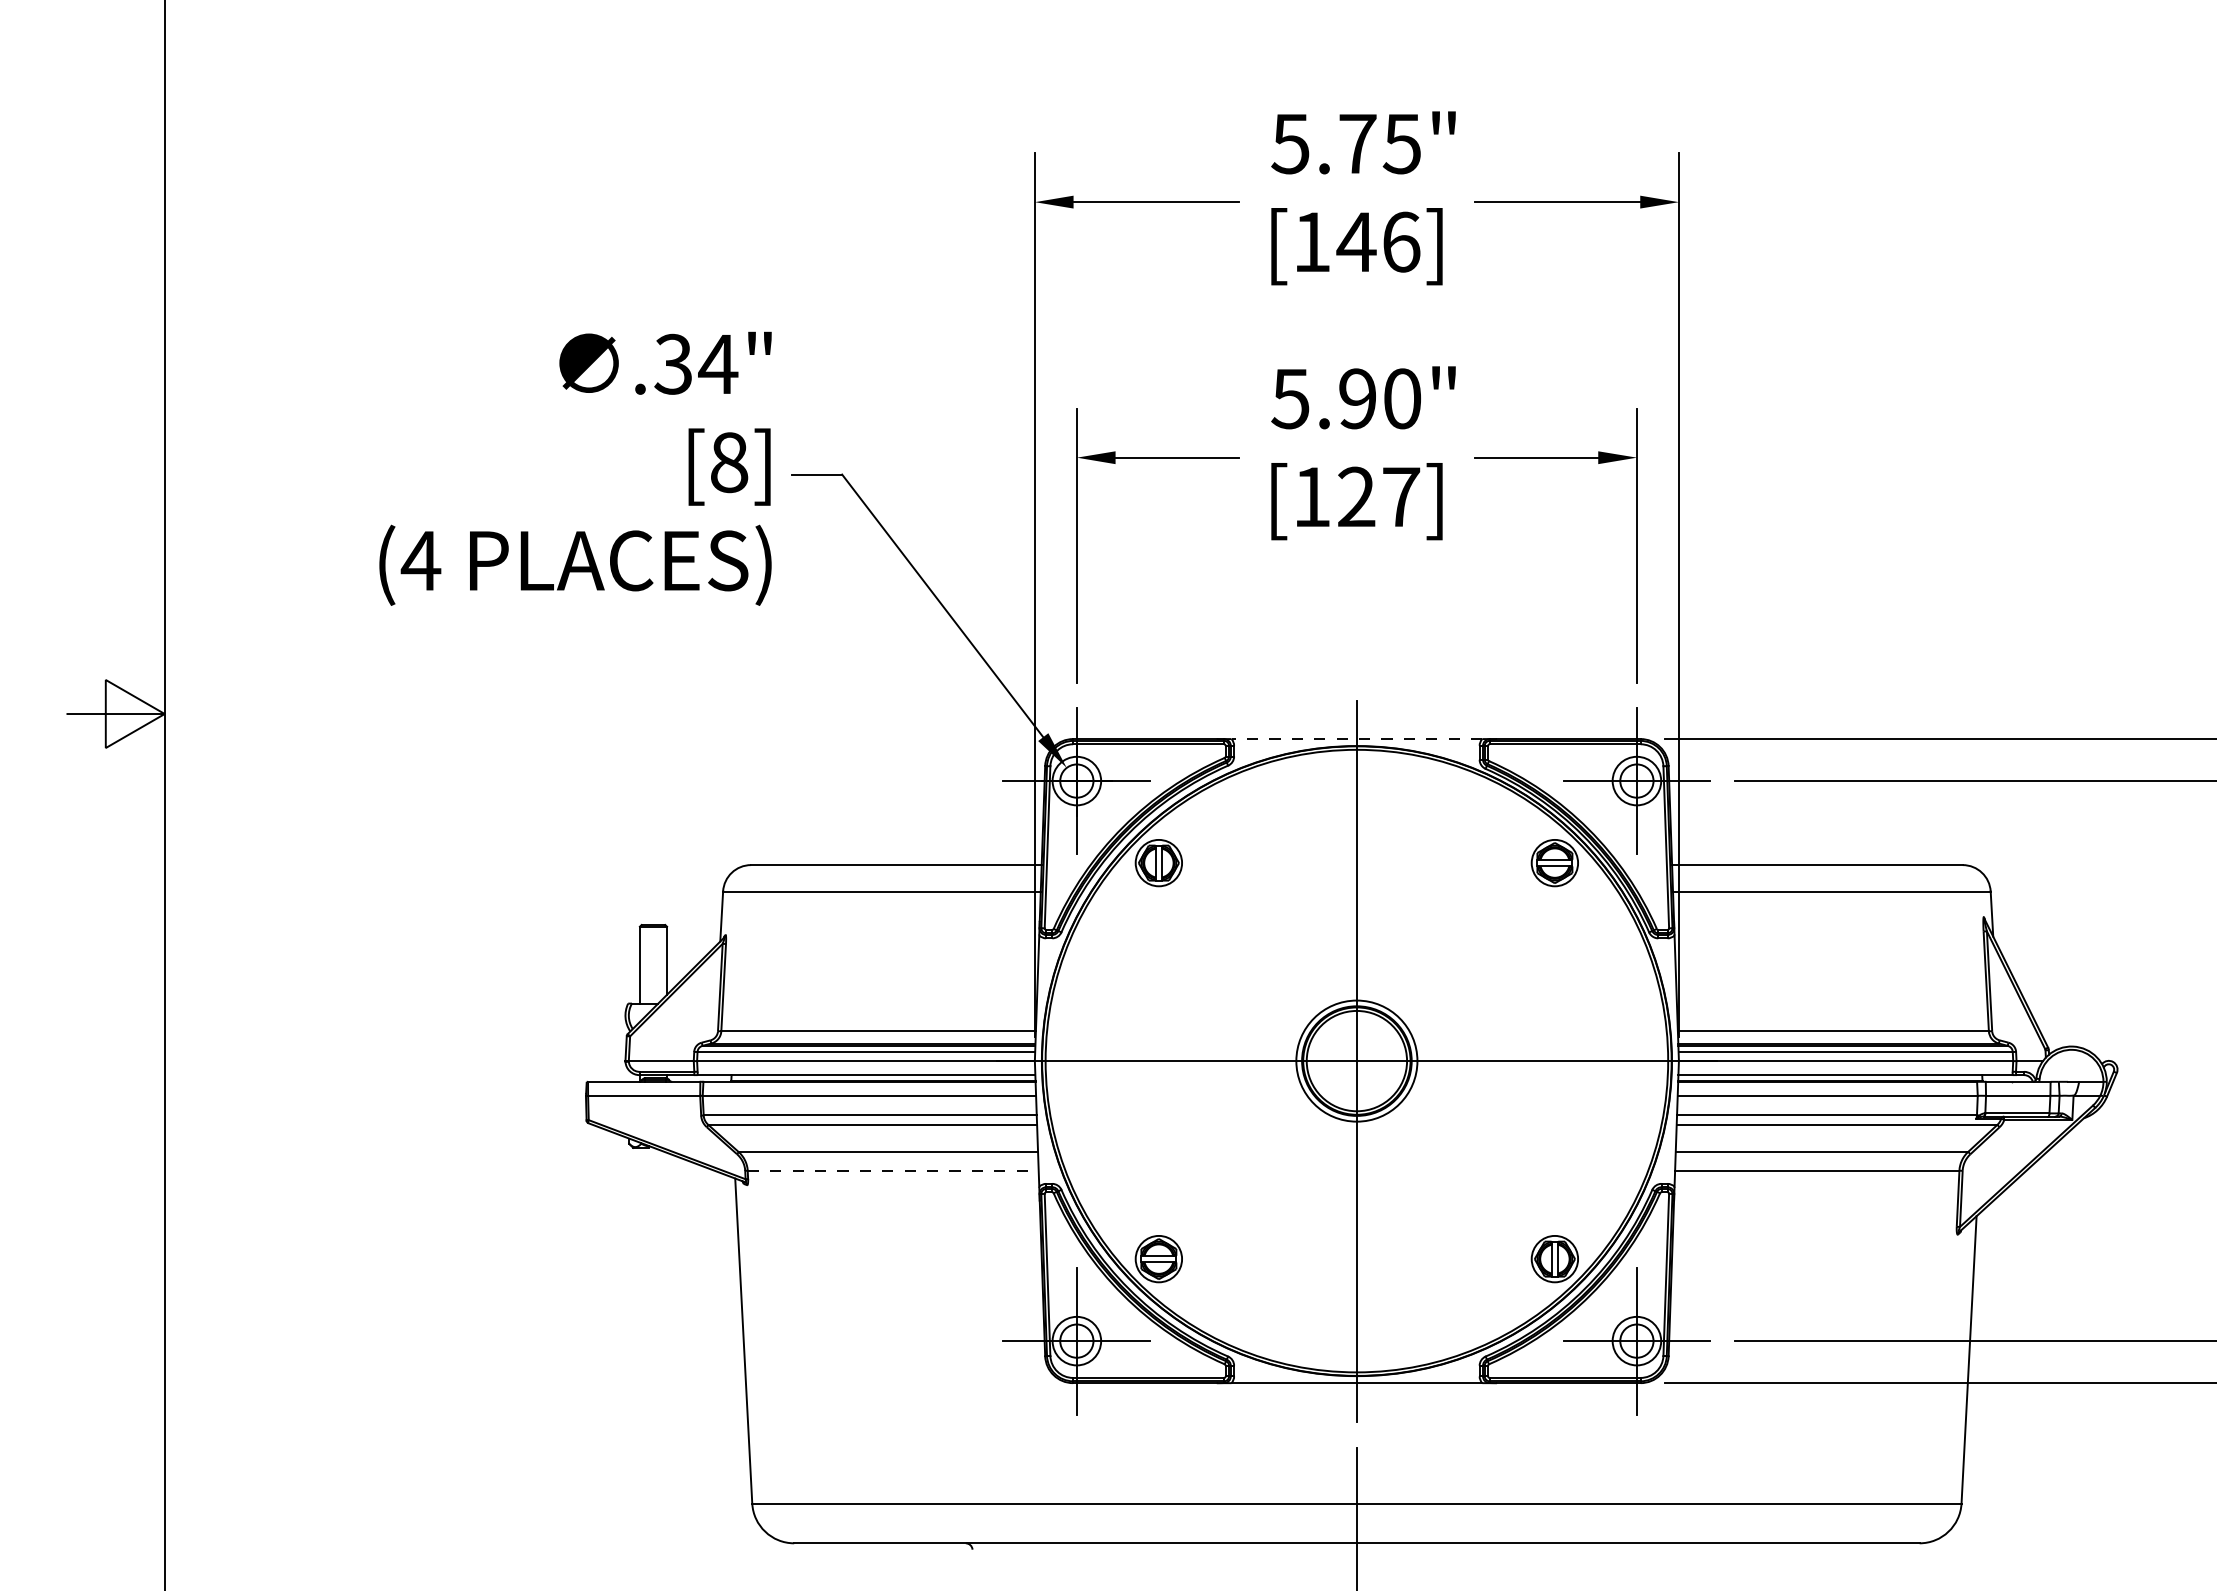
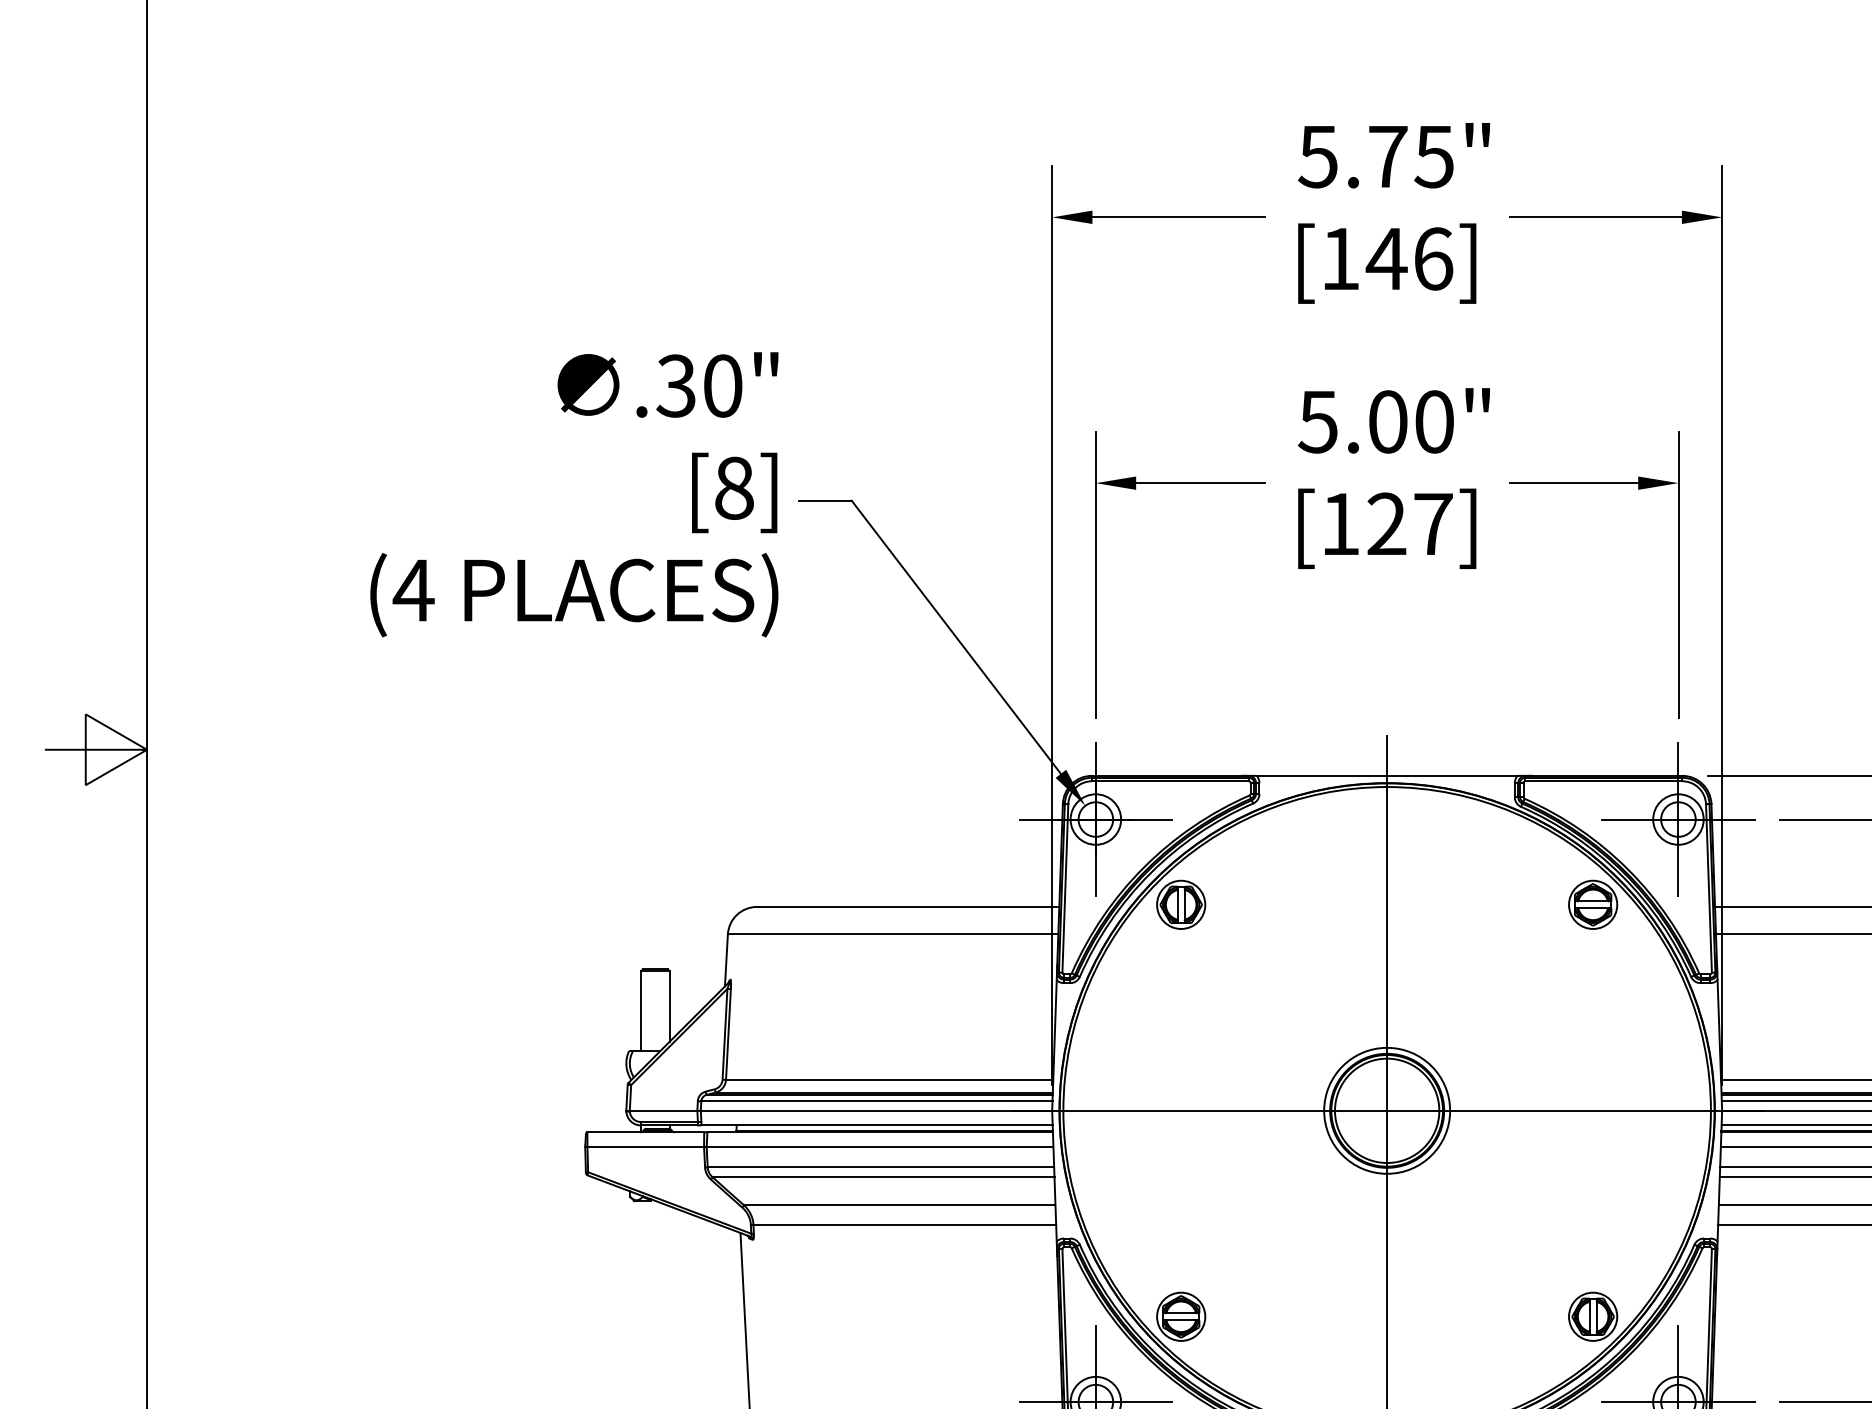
text: (718, 363) -> (723, 385), .34 -> .30
text: (1357, 398) -> (1387, 421), 5.90" -> 5.00"
line: (1356, 739) -> (1386, 776), dashed -> solid
line: (893, 1170) -> (905, 1224), dashed -> solid

